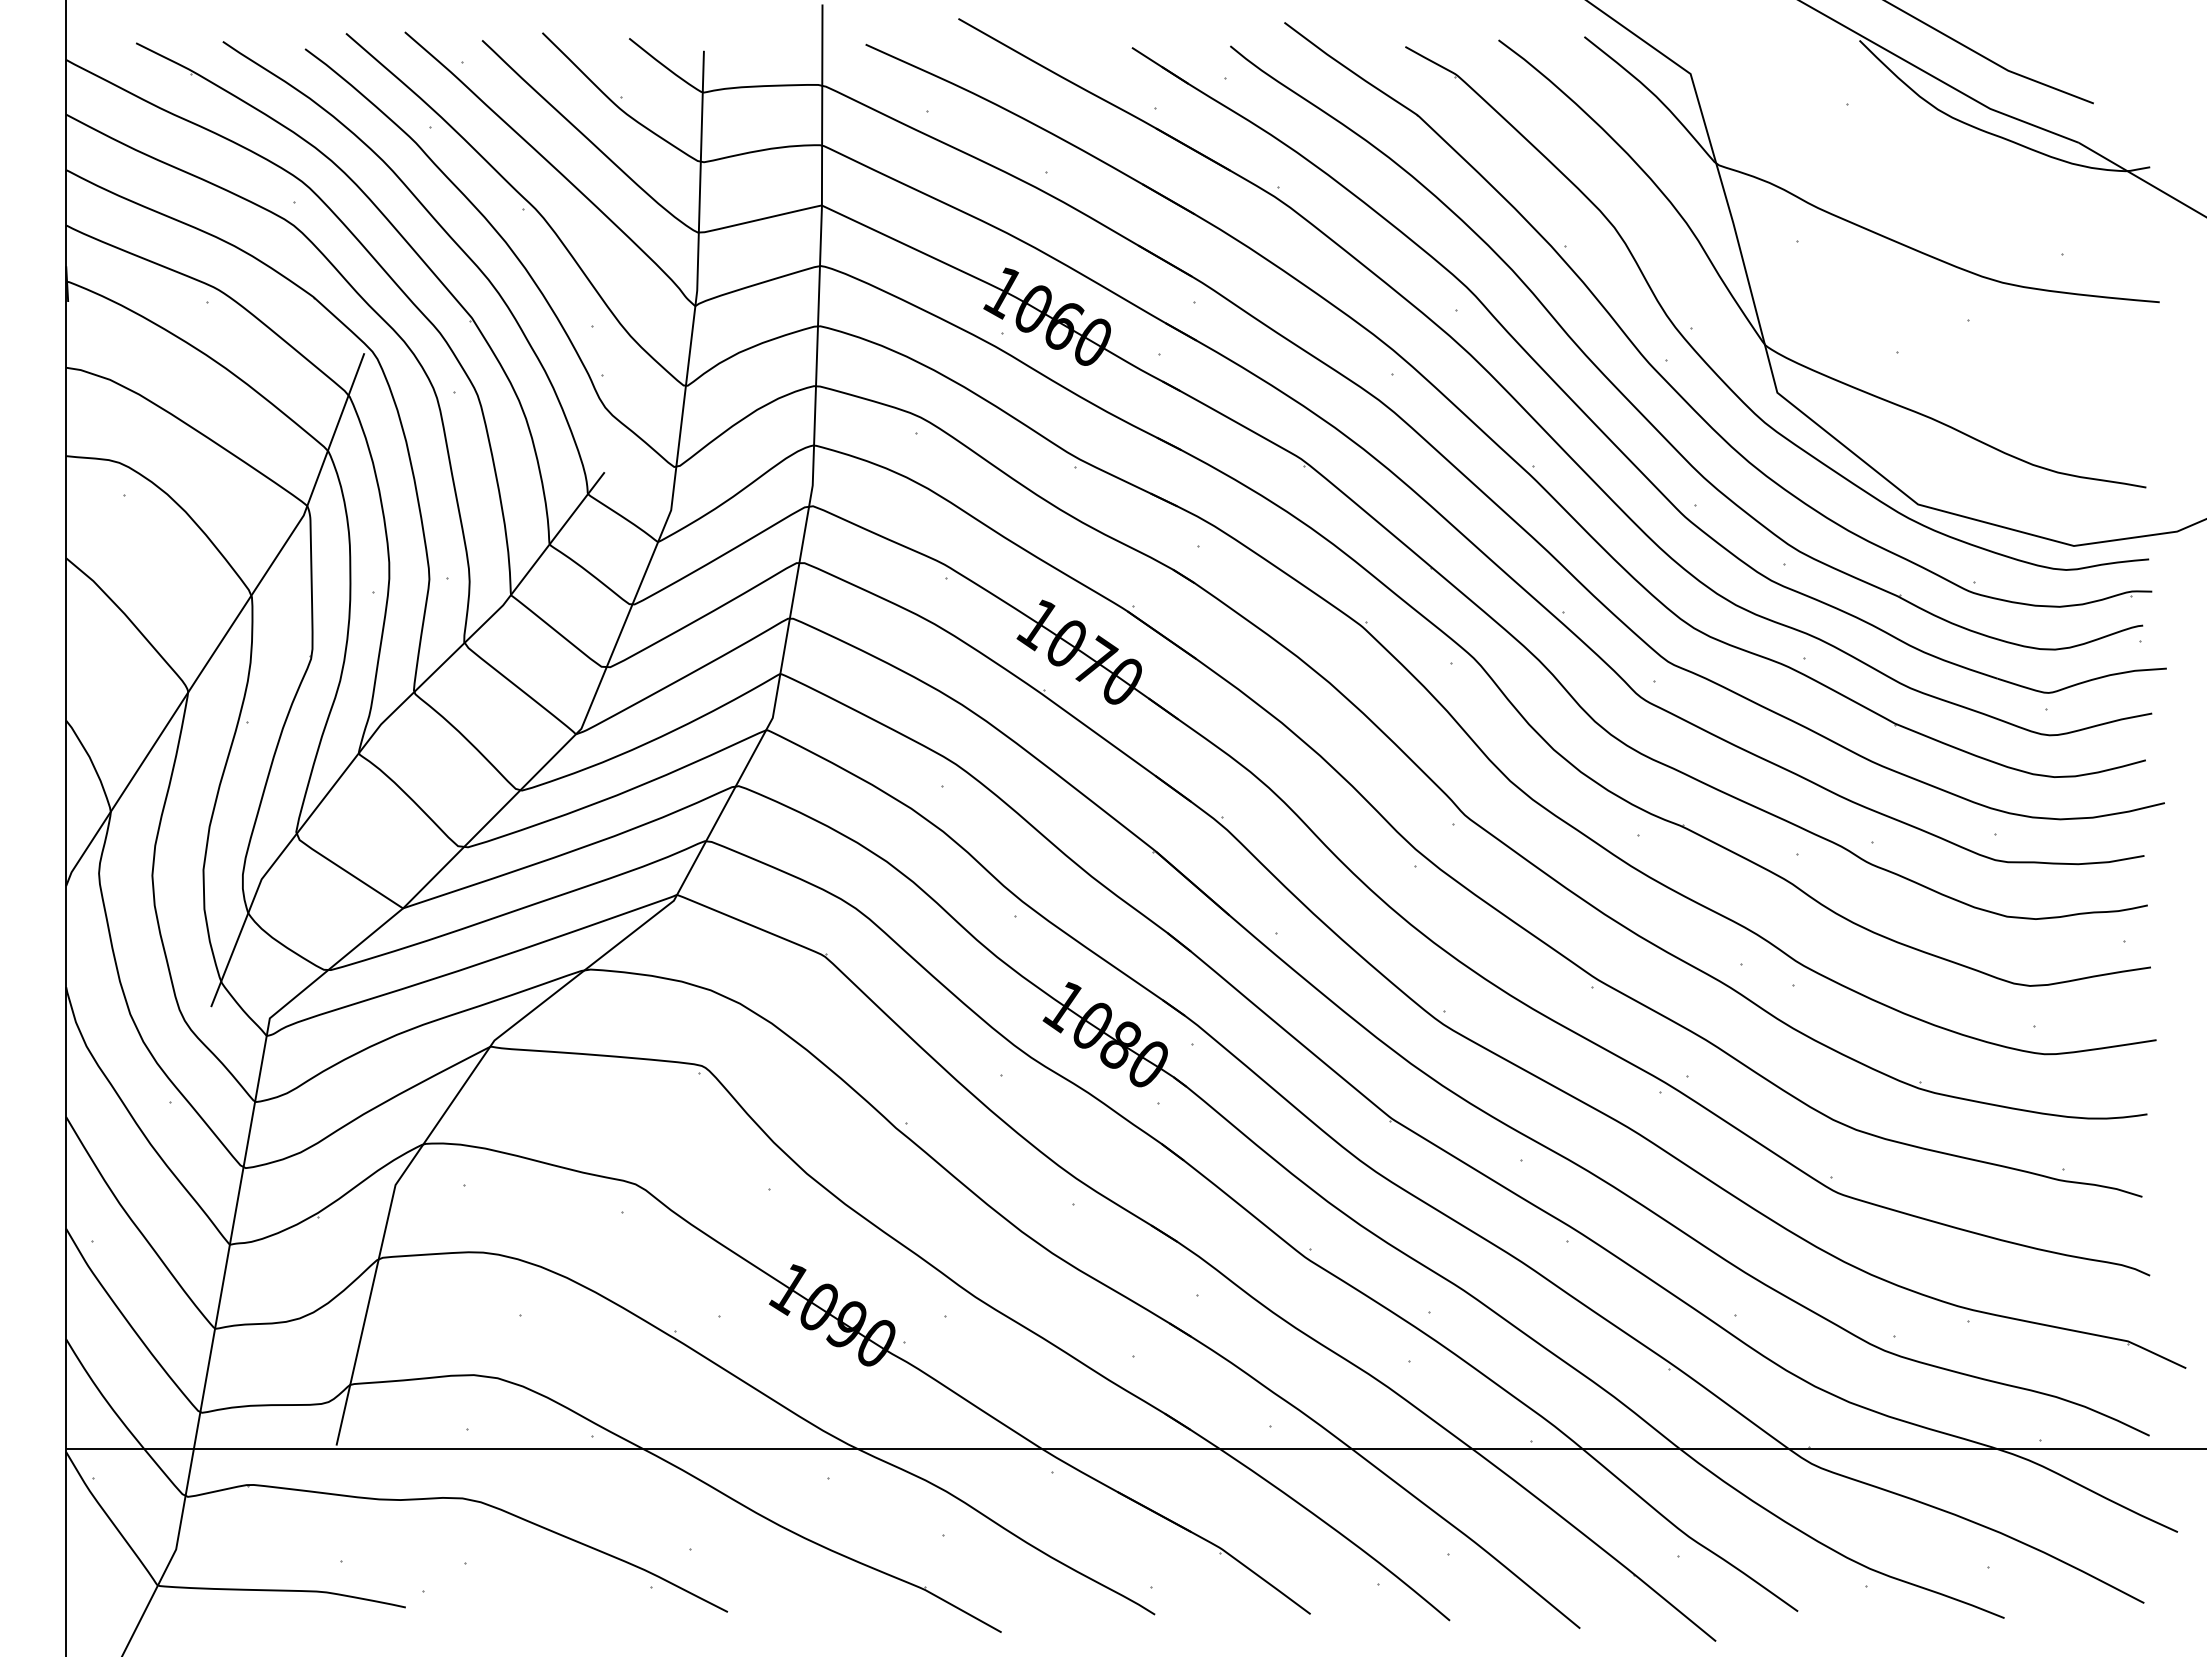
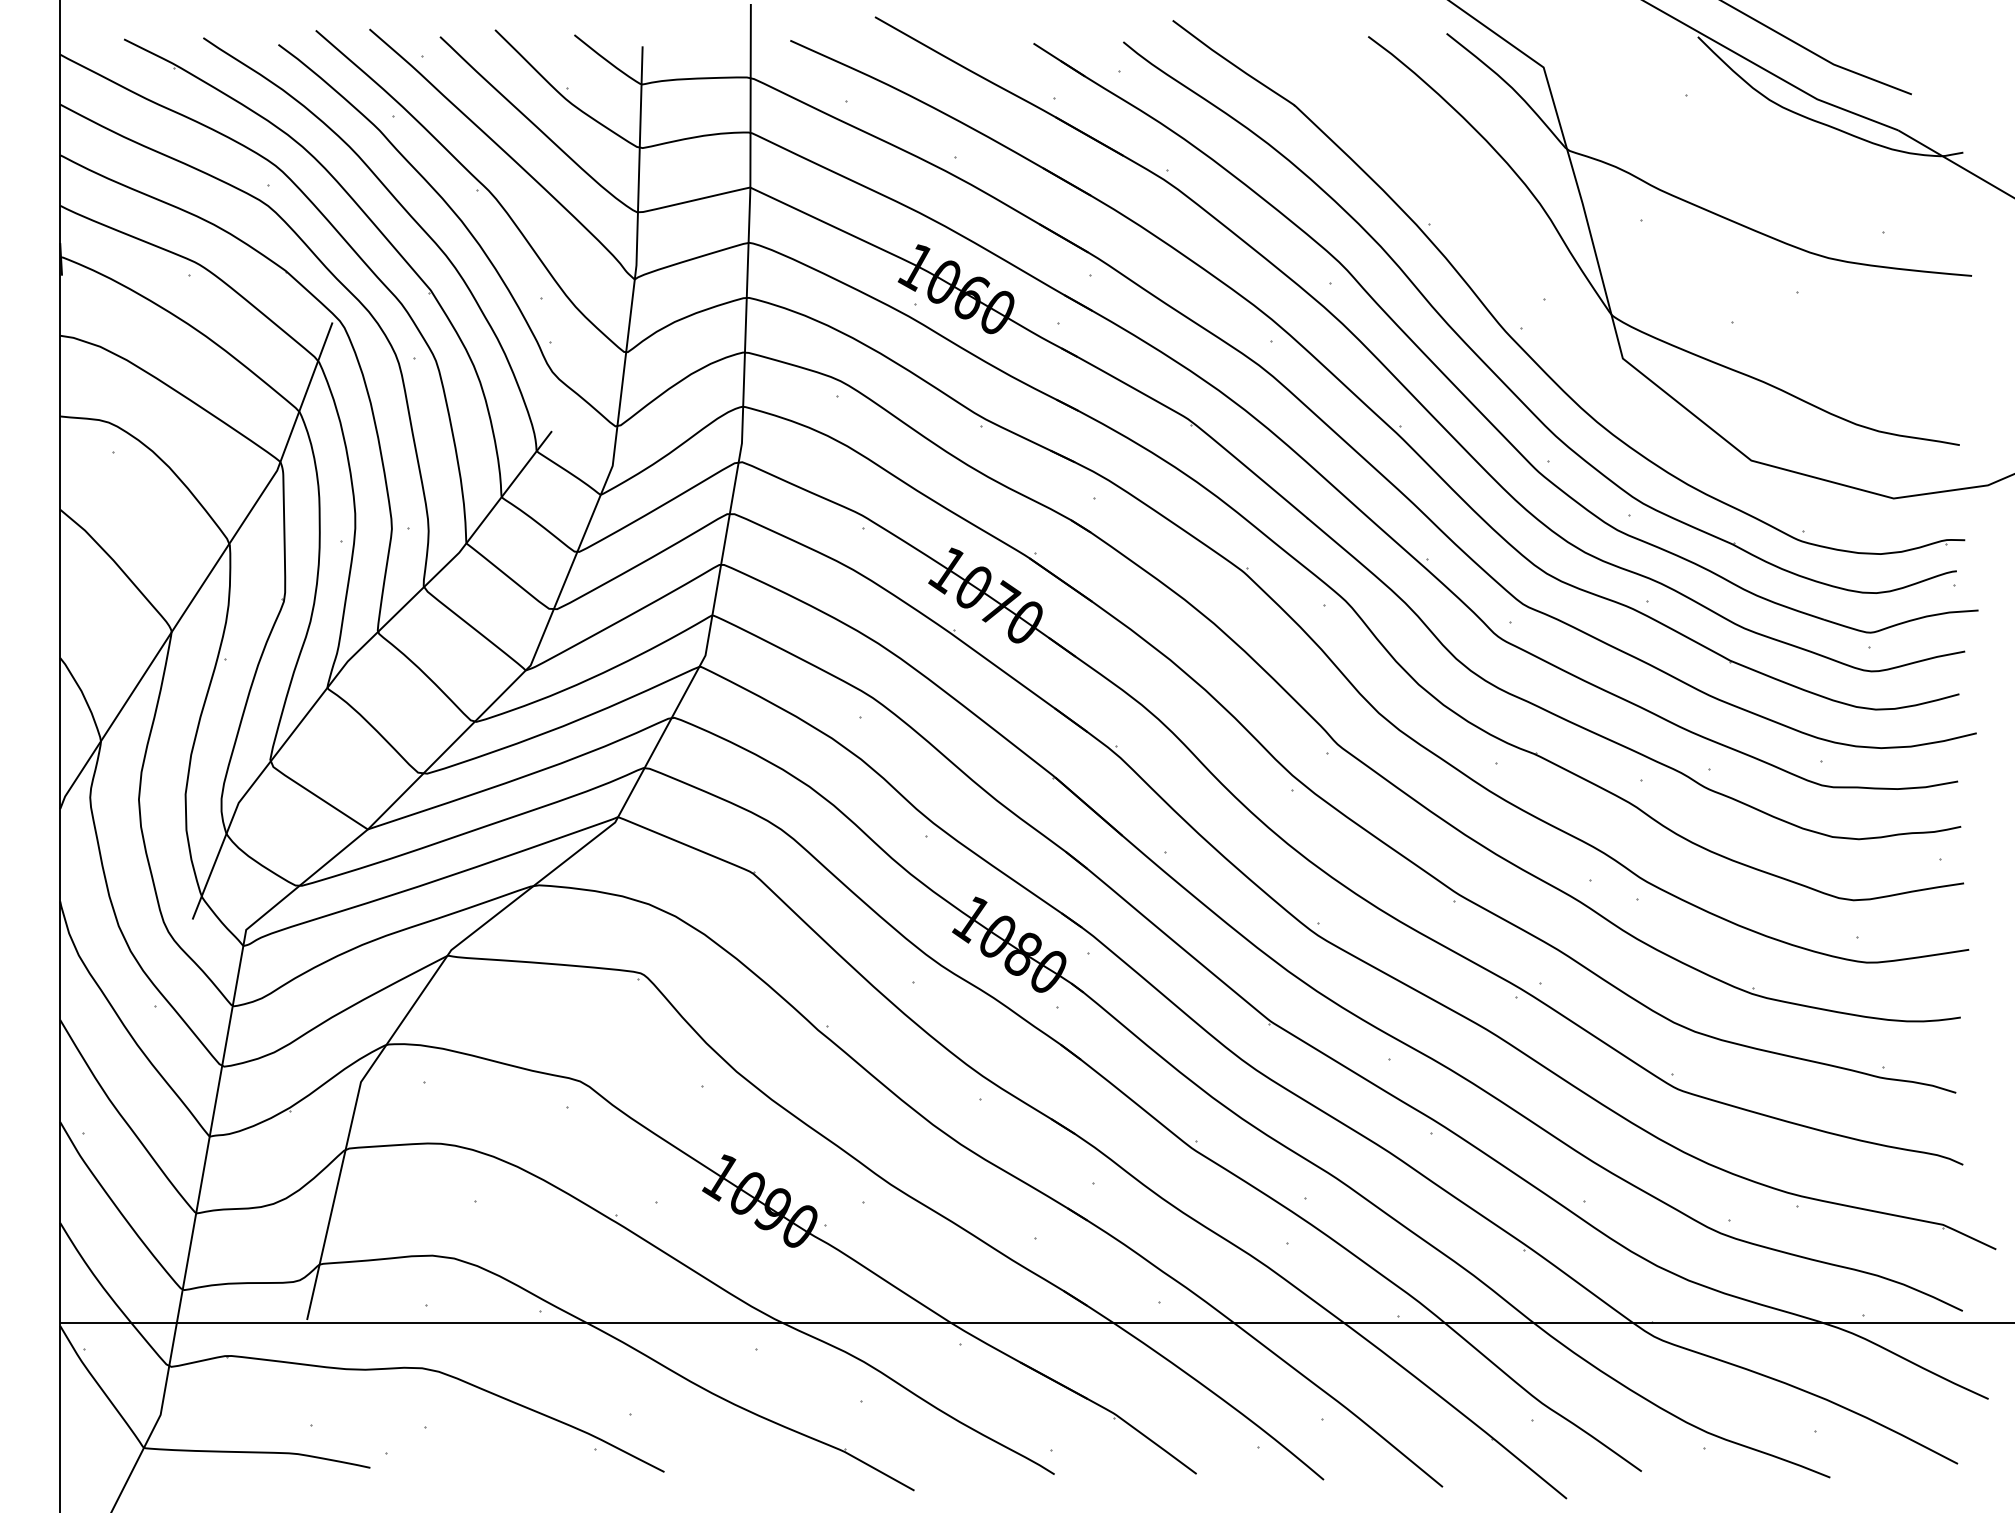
part: (1714, 370) -> (1565, 338), removed

